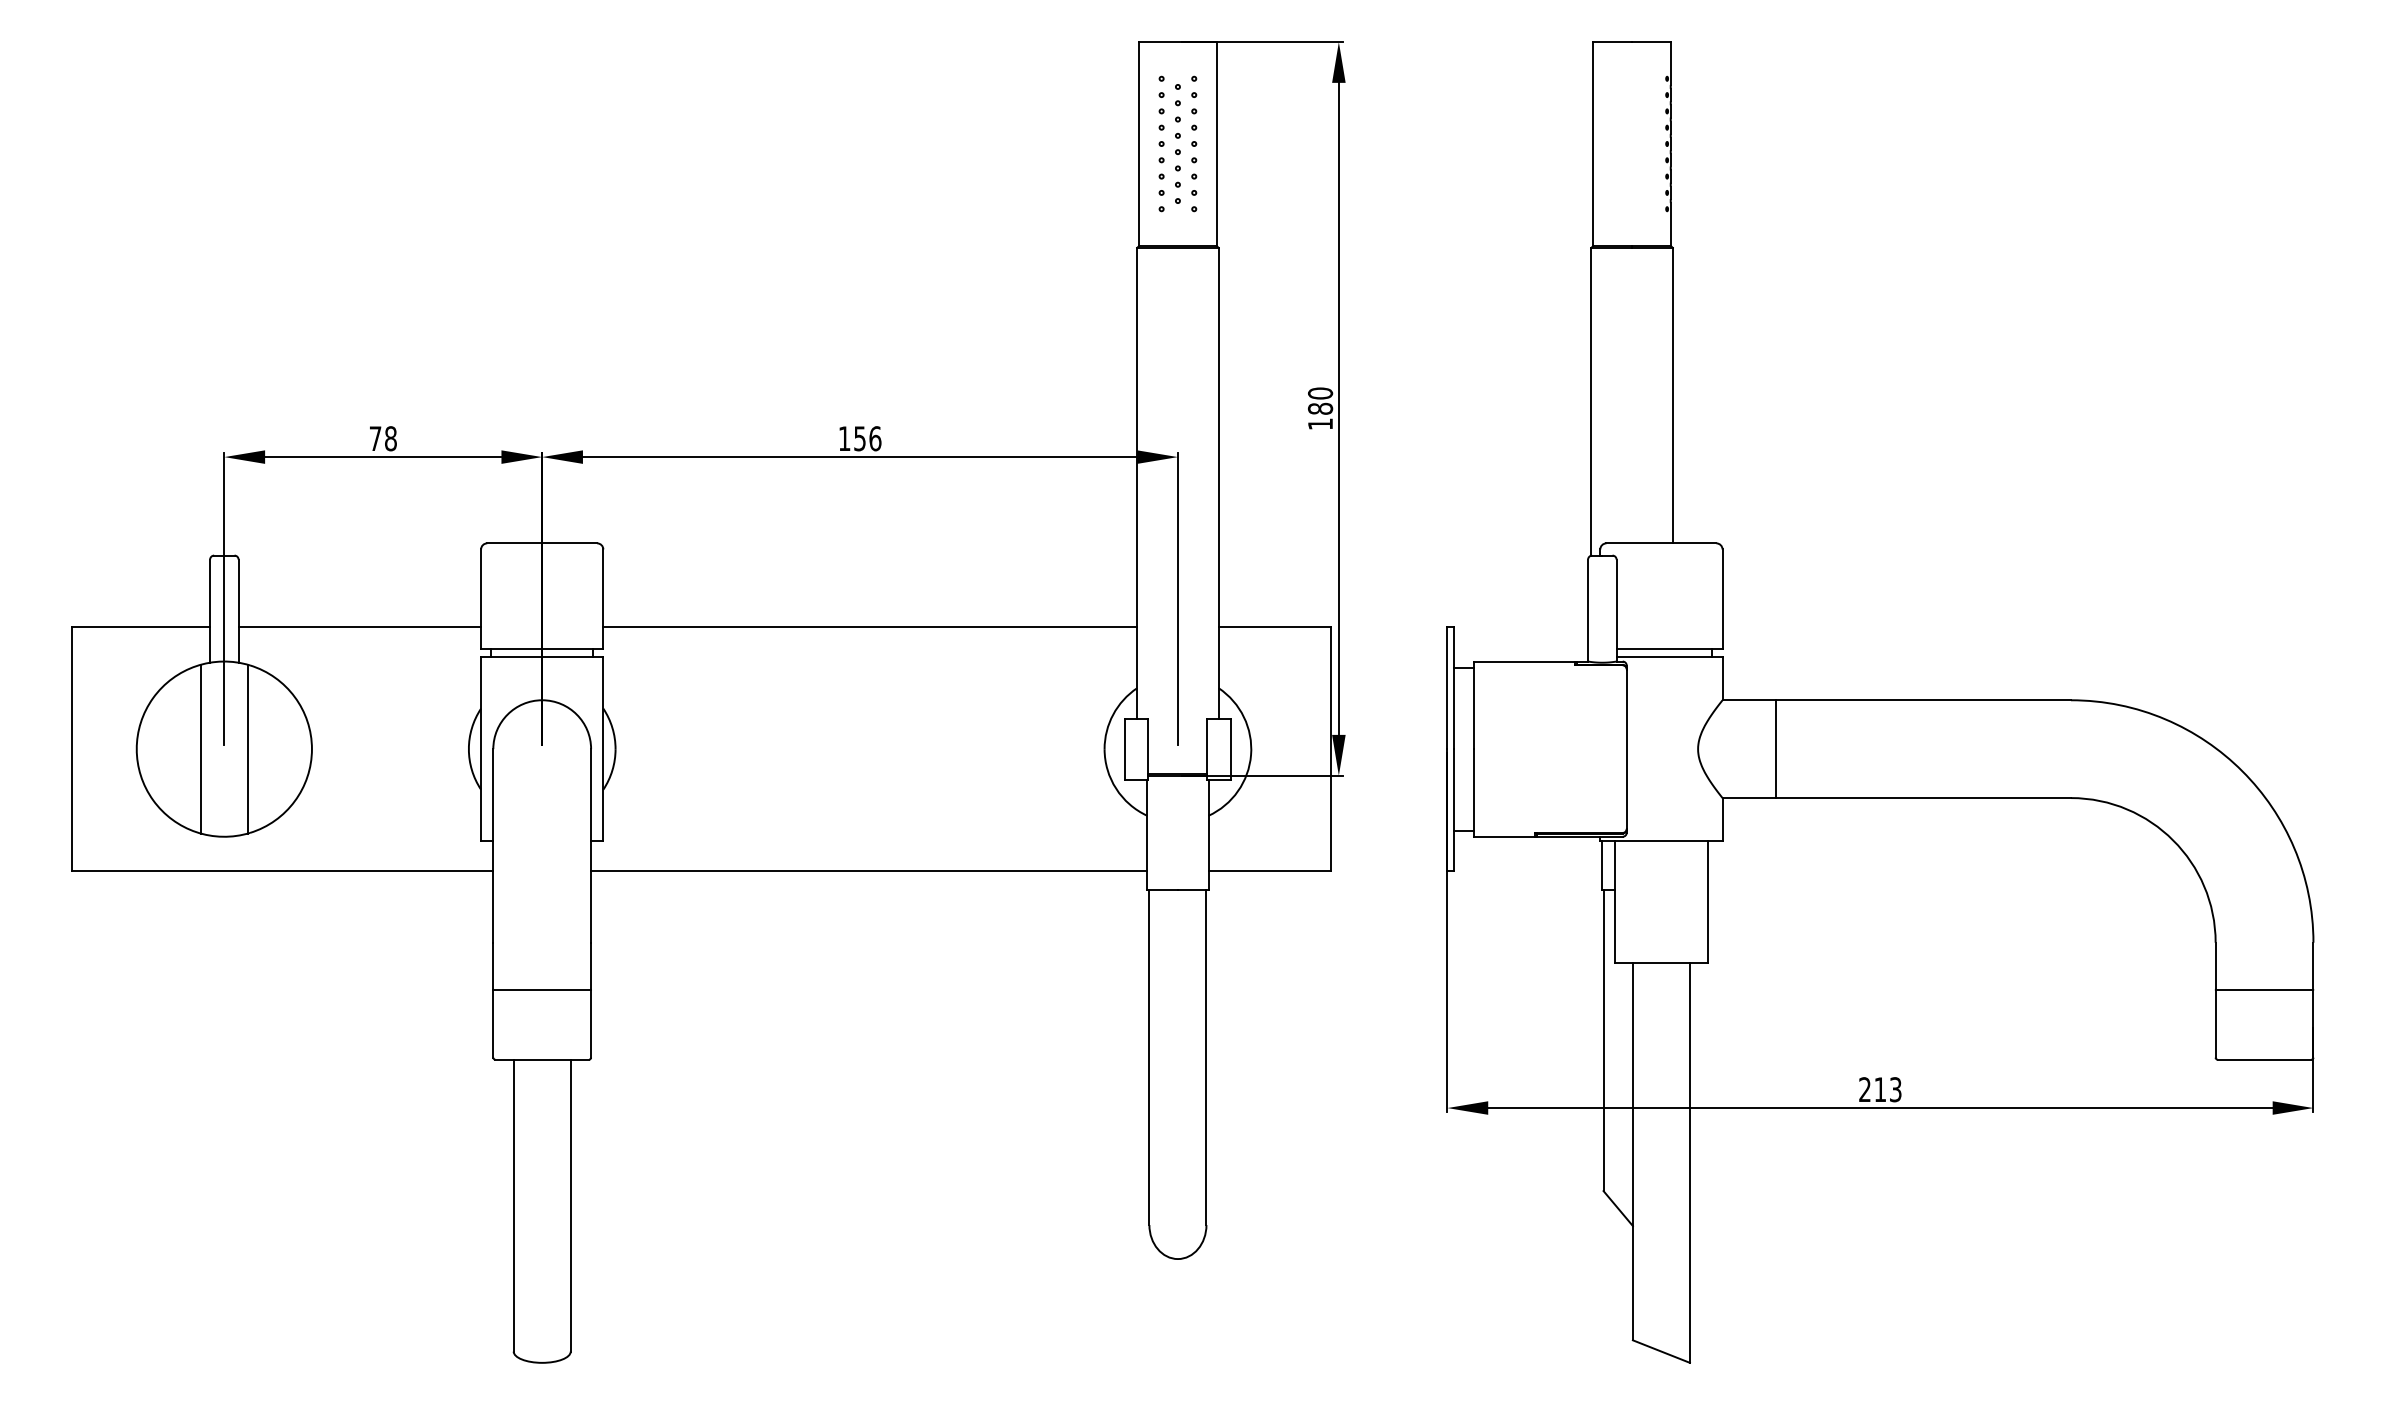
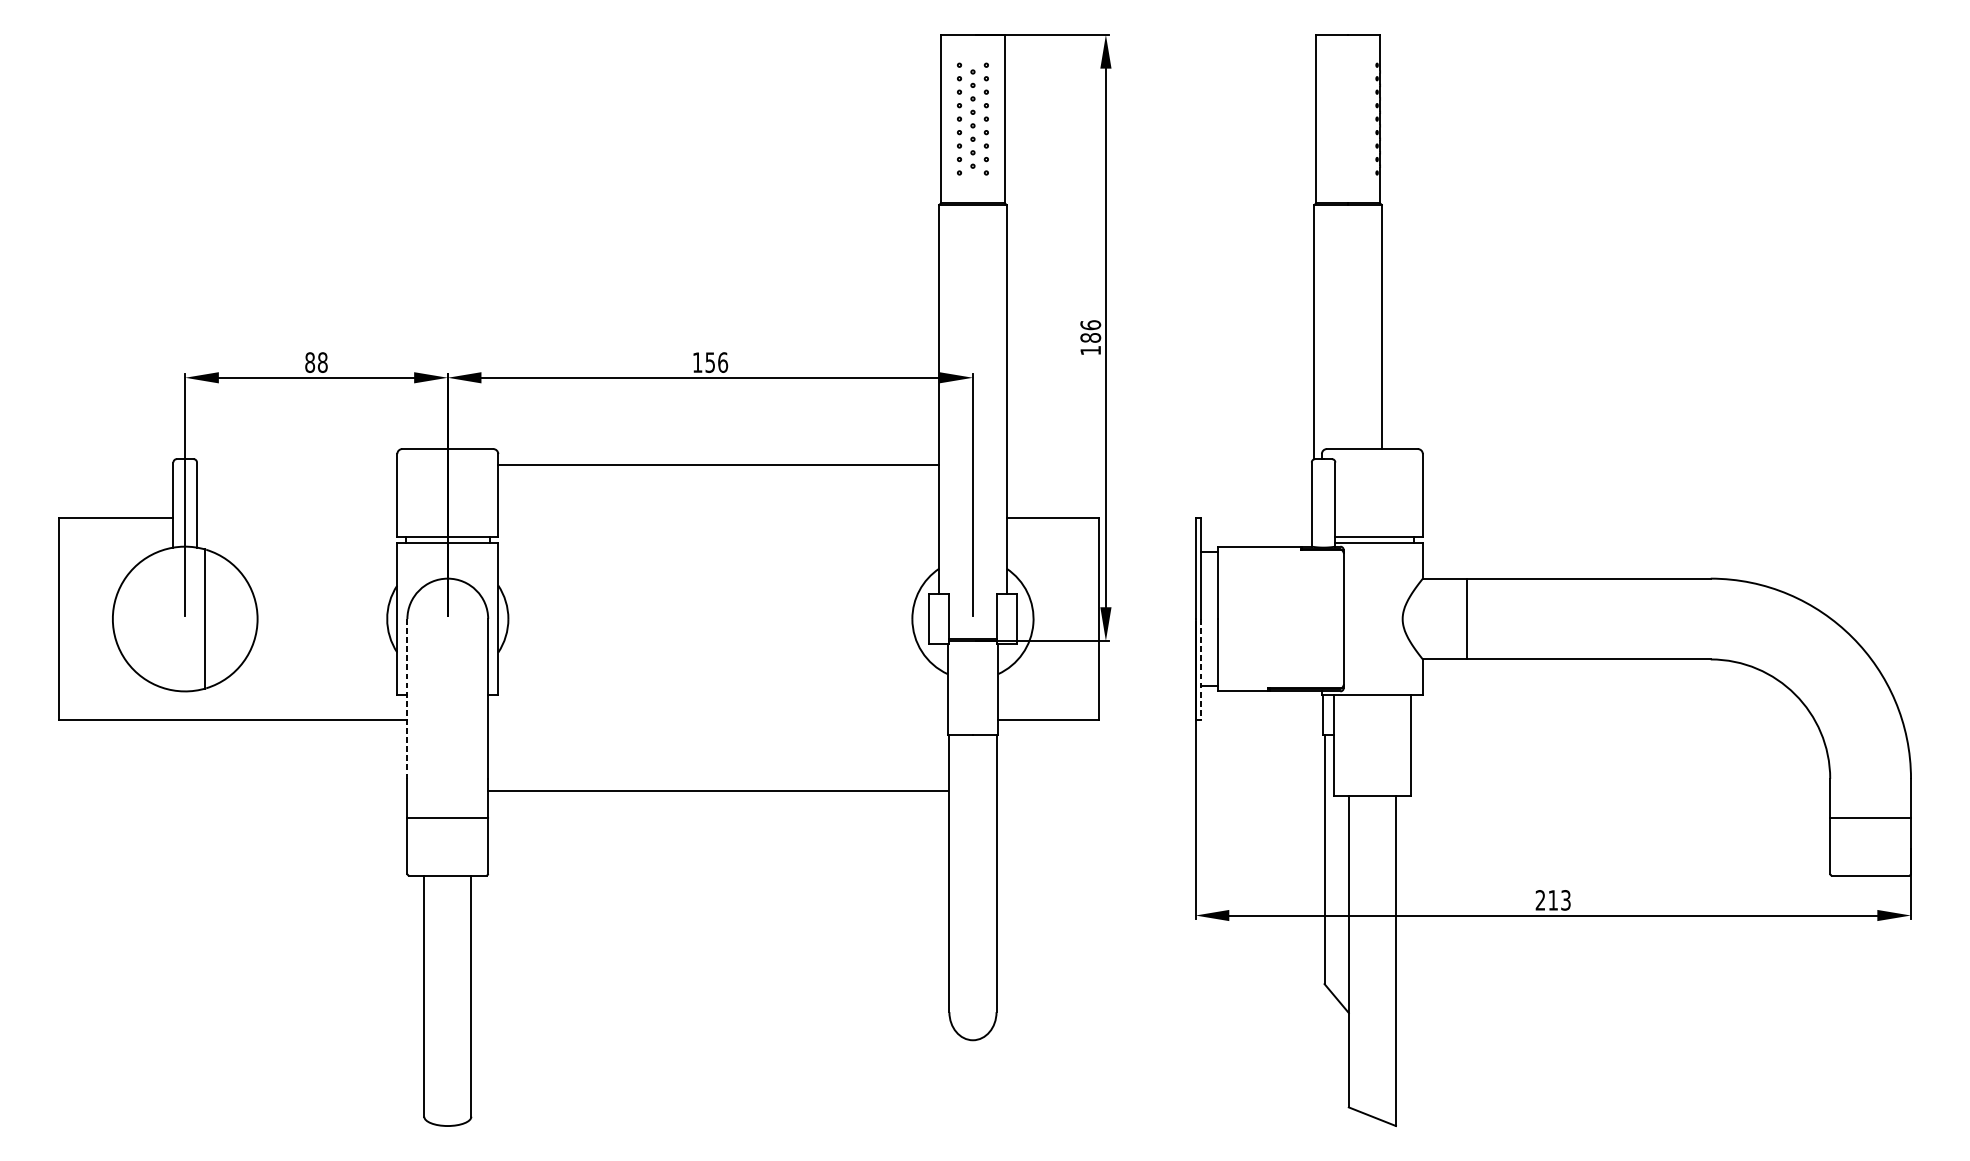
text: (1319, 393) -> (1089, 325), 180 -> 186
text: (375, 438) -> (310, 362), 78 -> 88
line: (359, 626) -> (296, 517), removed
line: (870, 626) -> (718, 464), moved
line: (200, 748) -> (165, 618), removed
line: (1453, 810) -> (1200, 669), solid -> dashed
line: (493, 845) -> (407, 698), solid -> dashed
line: (869, 871) -> (718, 791), moved

